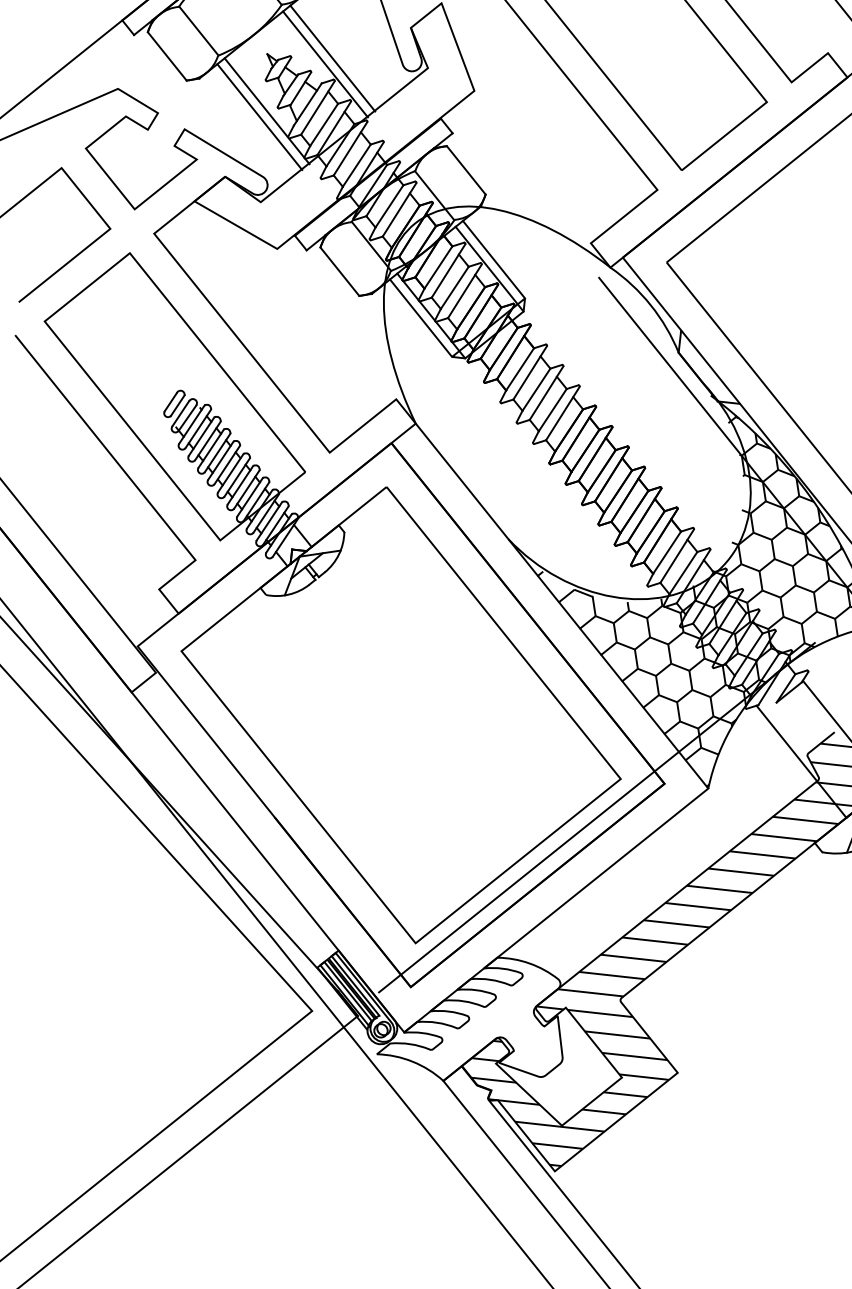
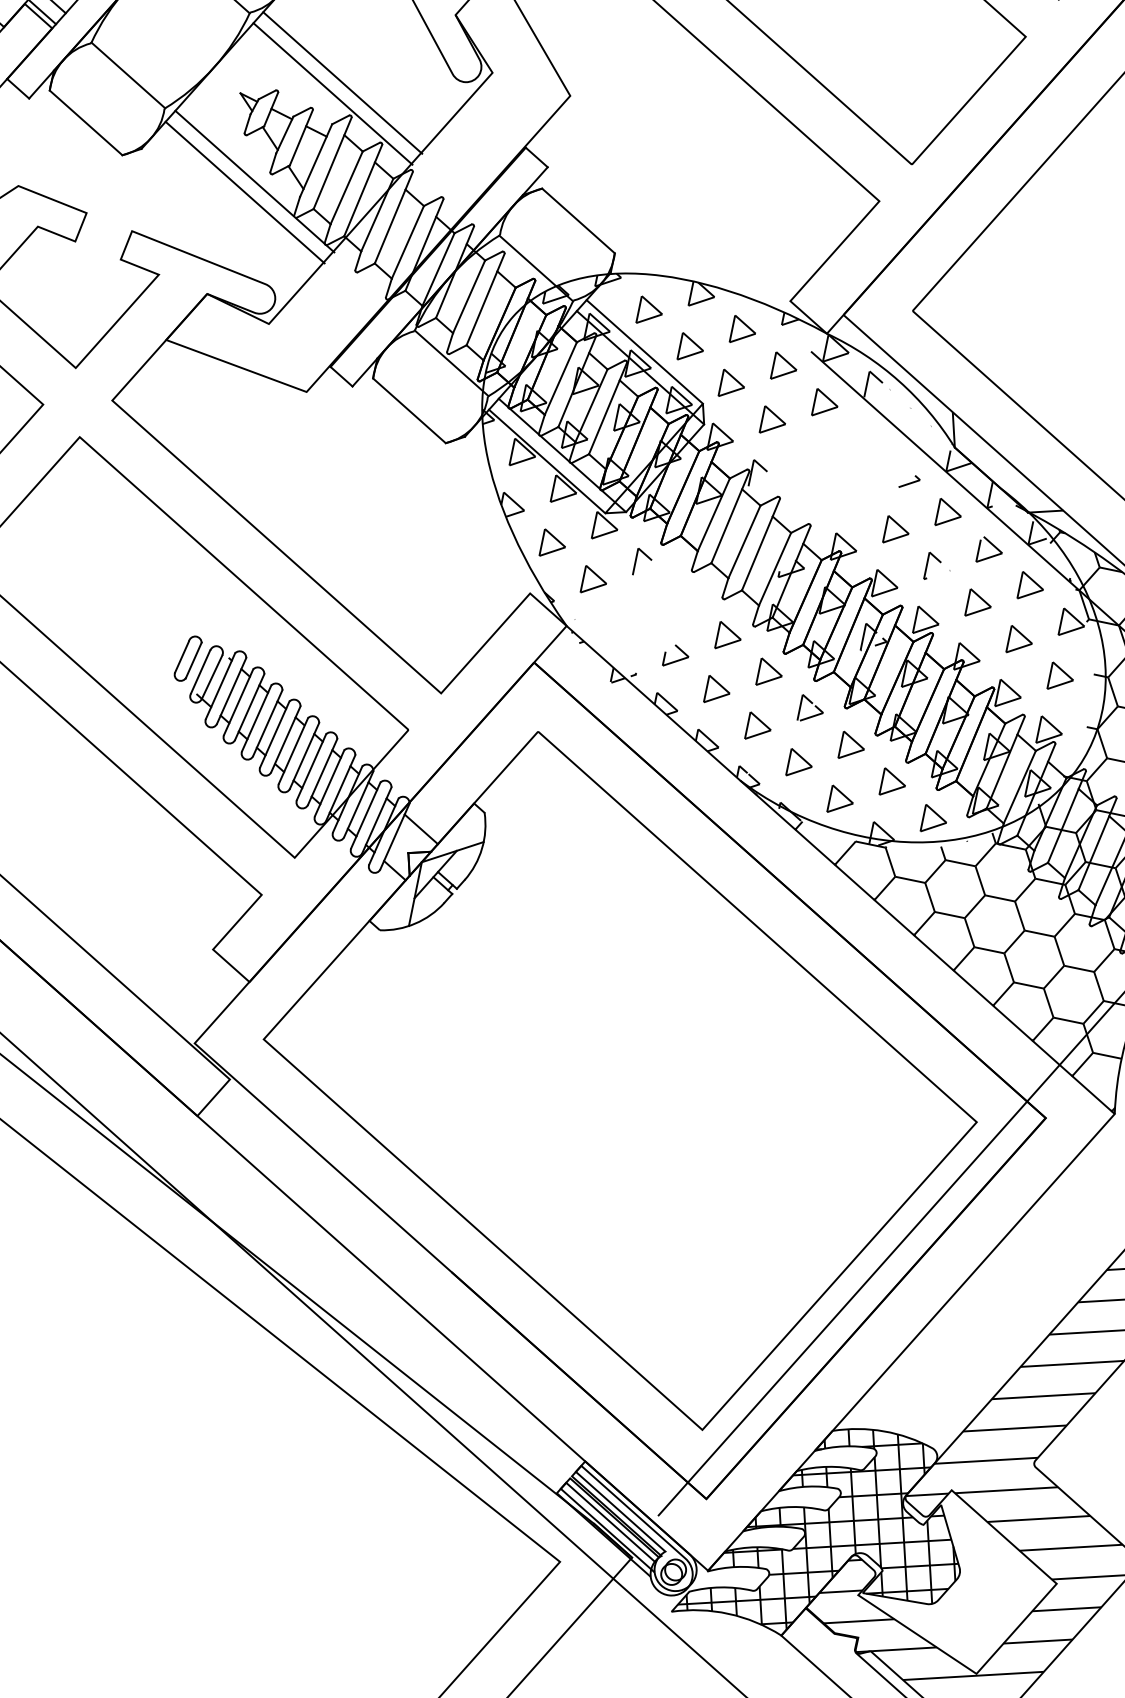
hatch: (562, 403) -> (788, 556), added
hatch: (471, 1017) -> (808, 1530), added

